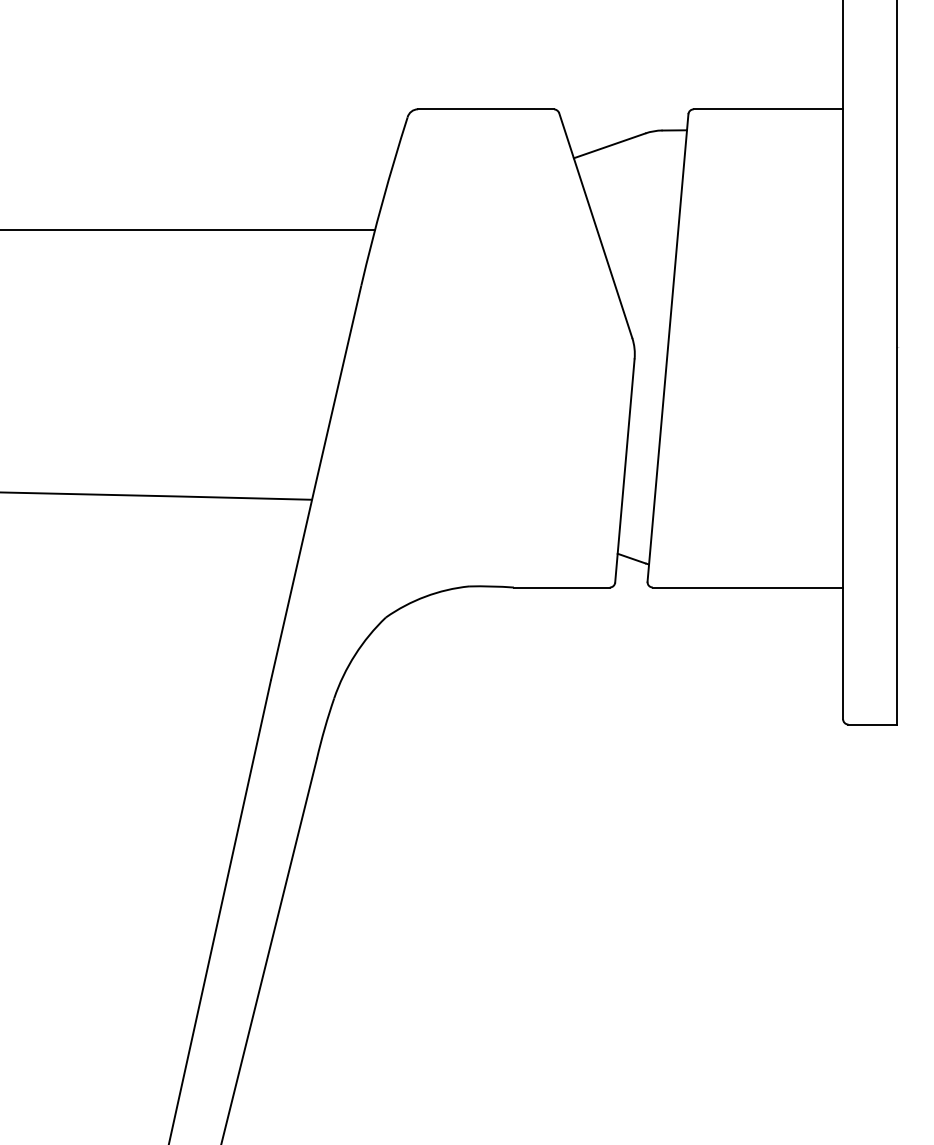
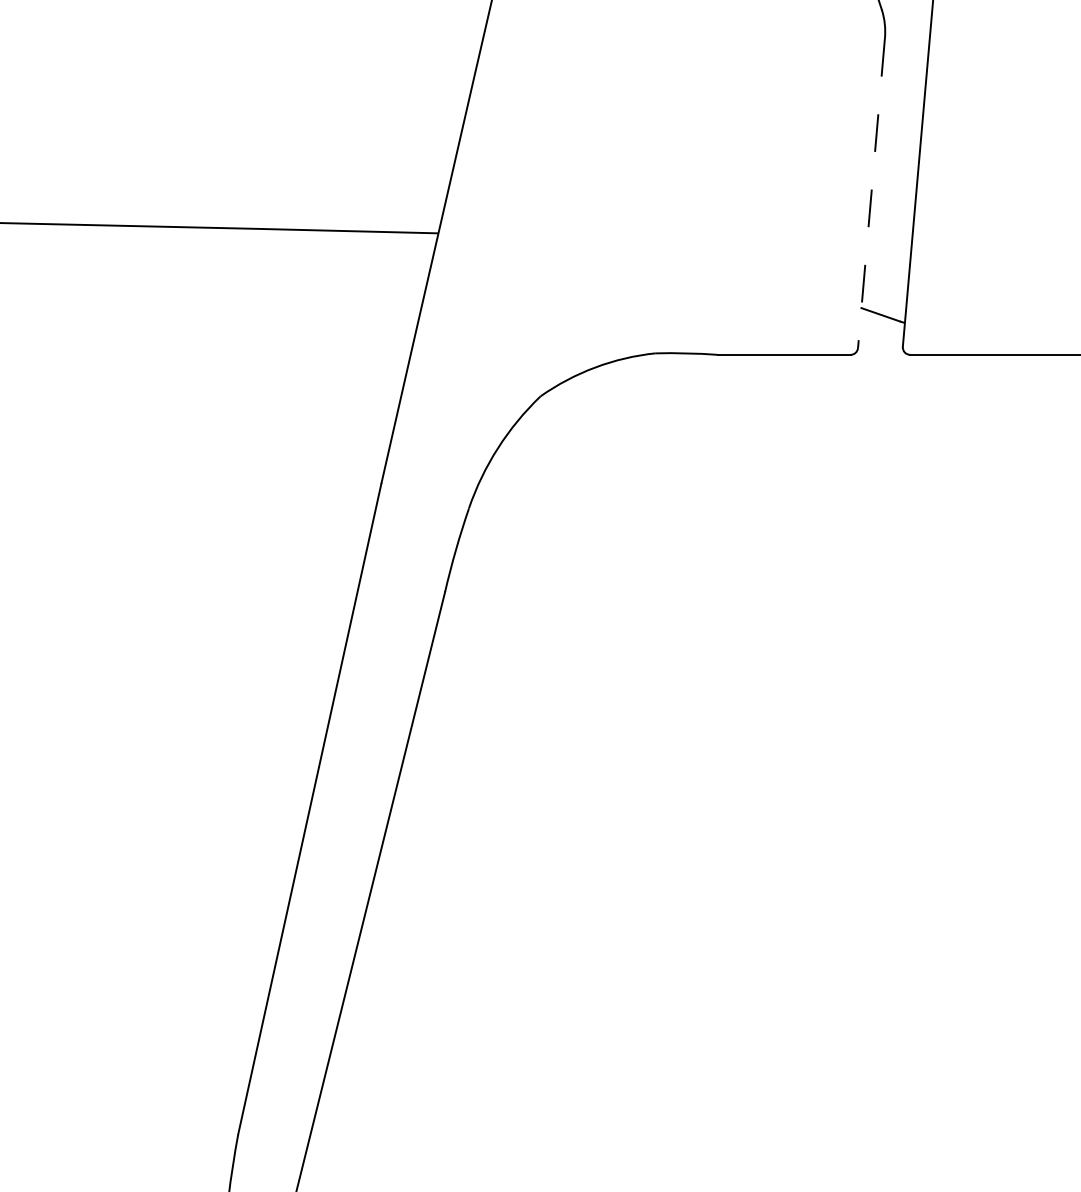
line: (624, 471) -> (870, 194), solid -> dashed

